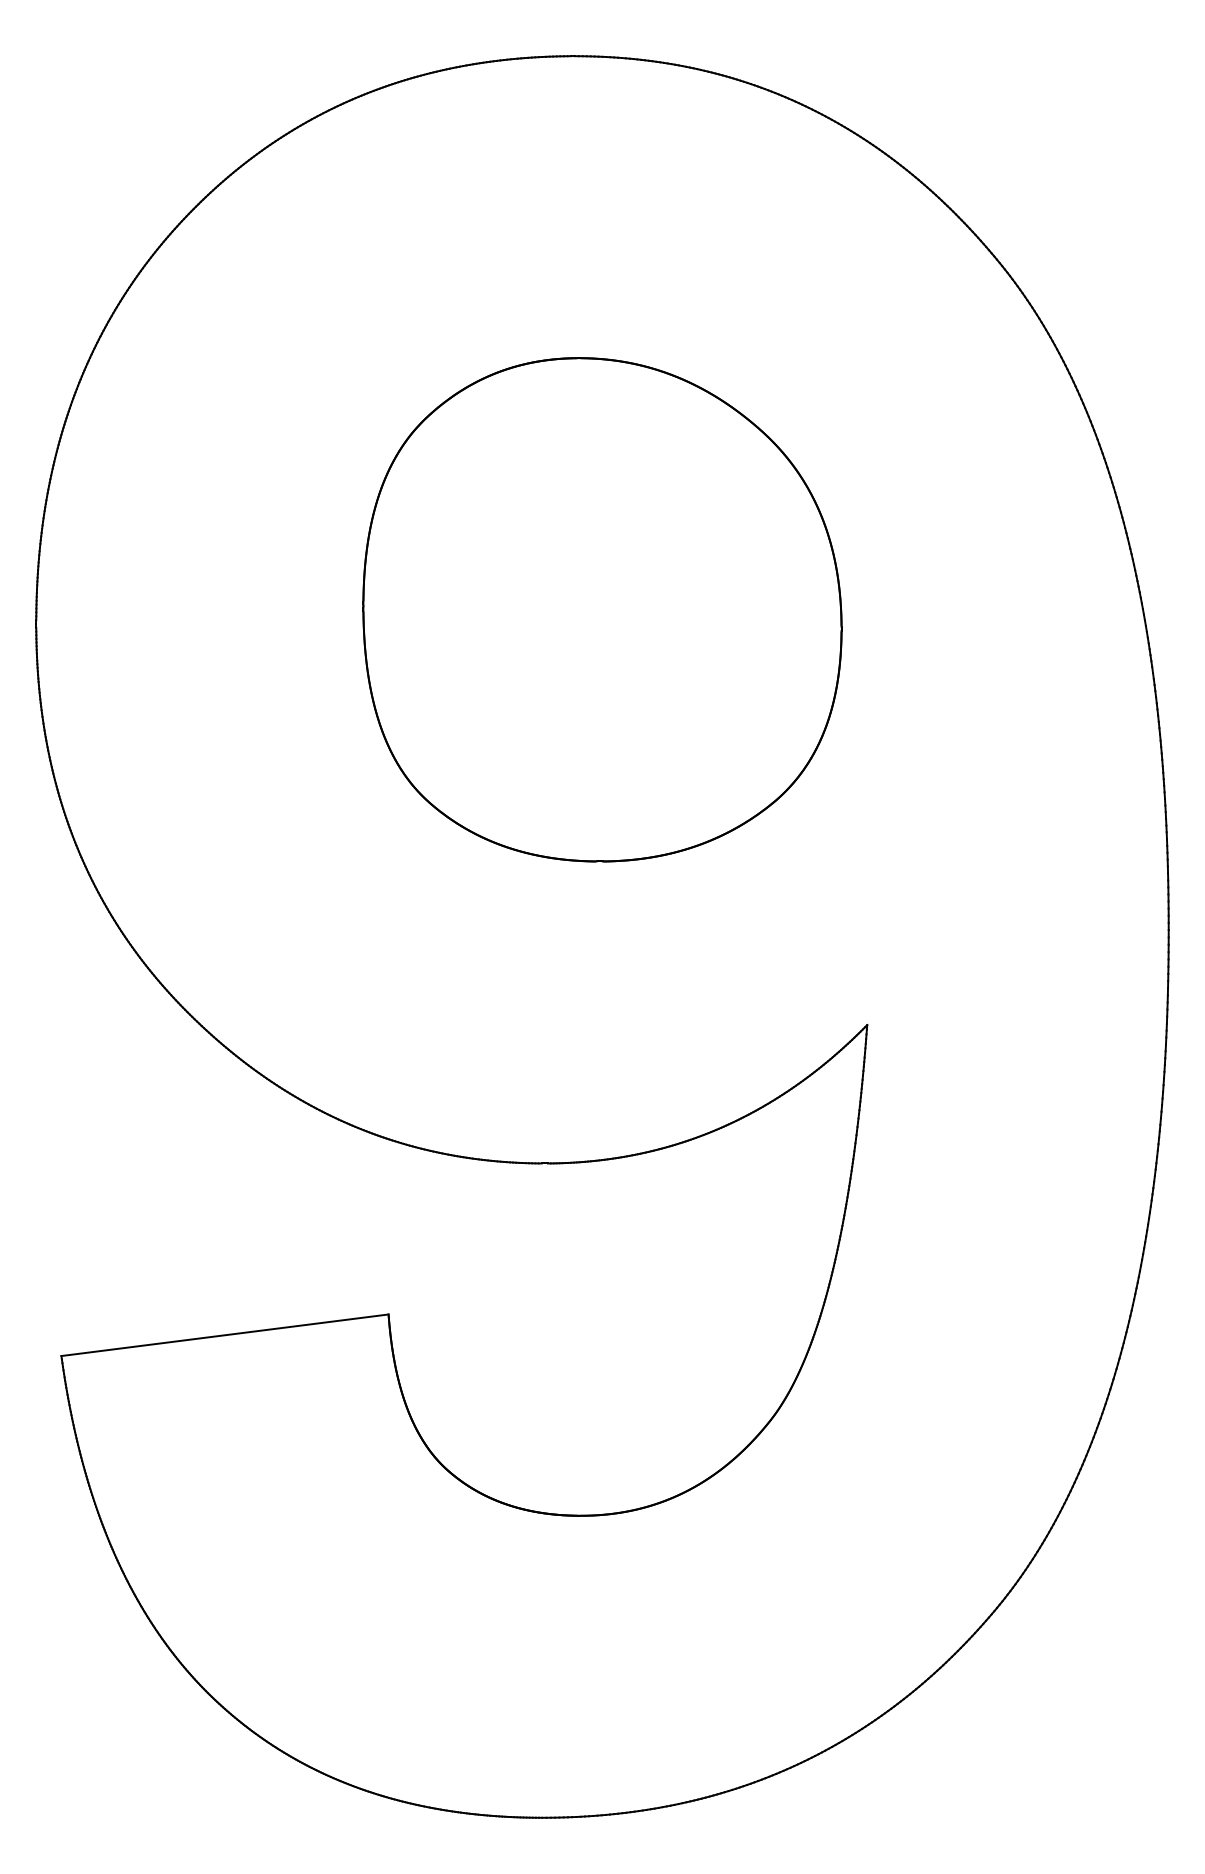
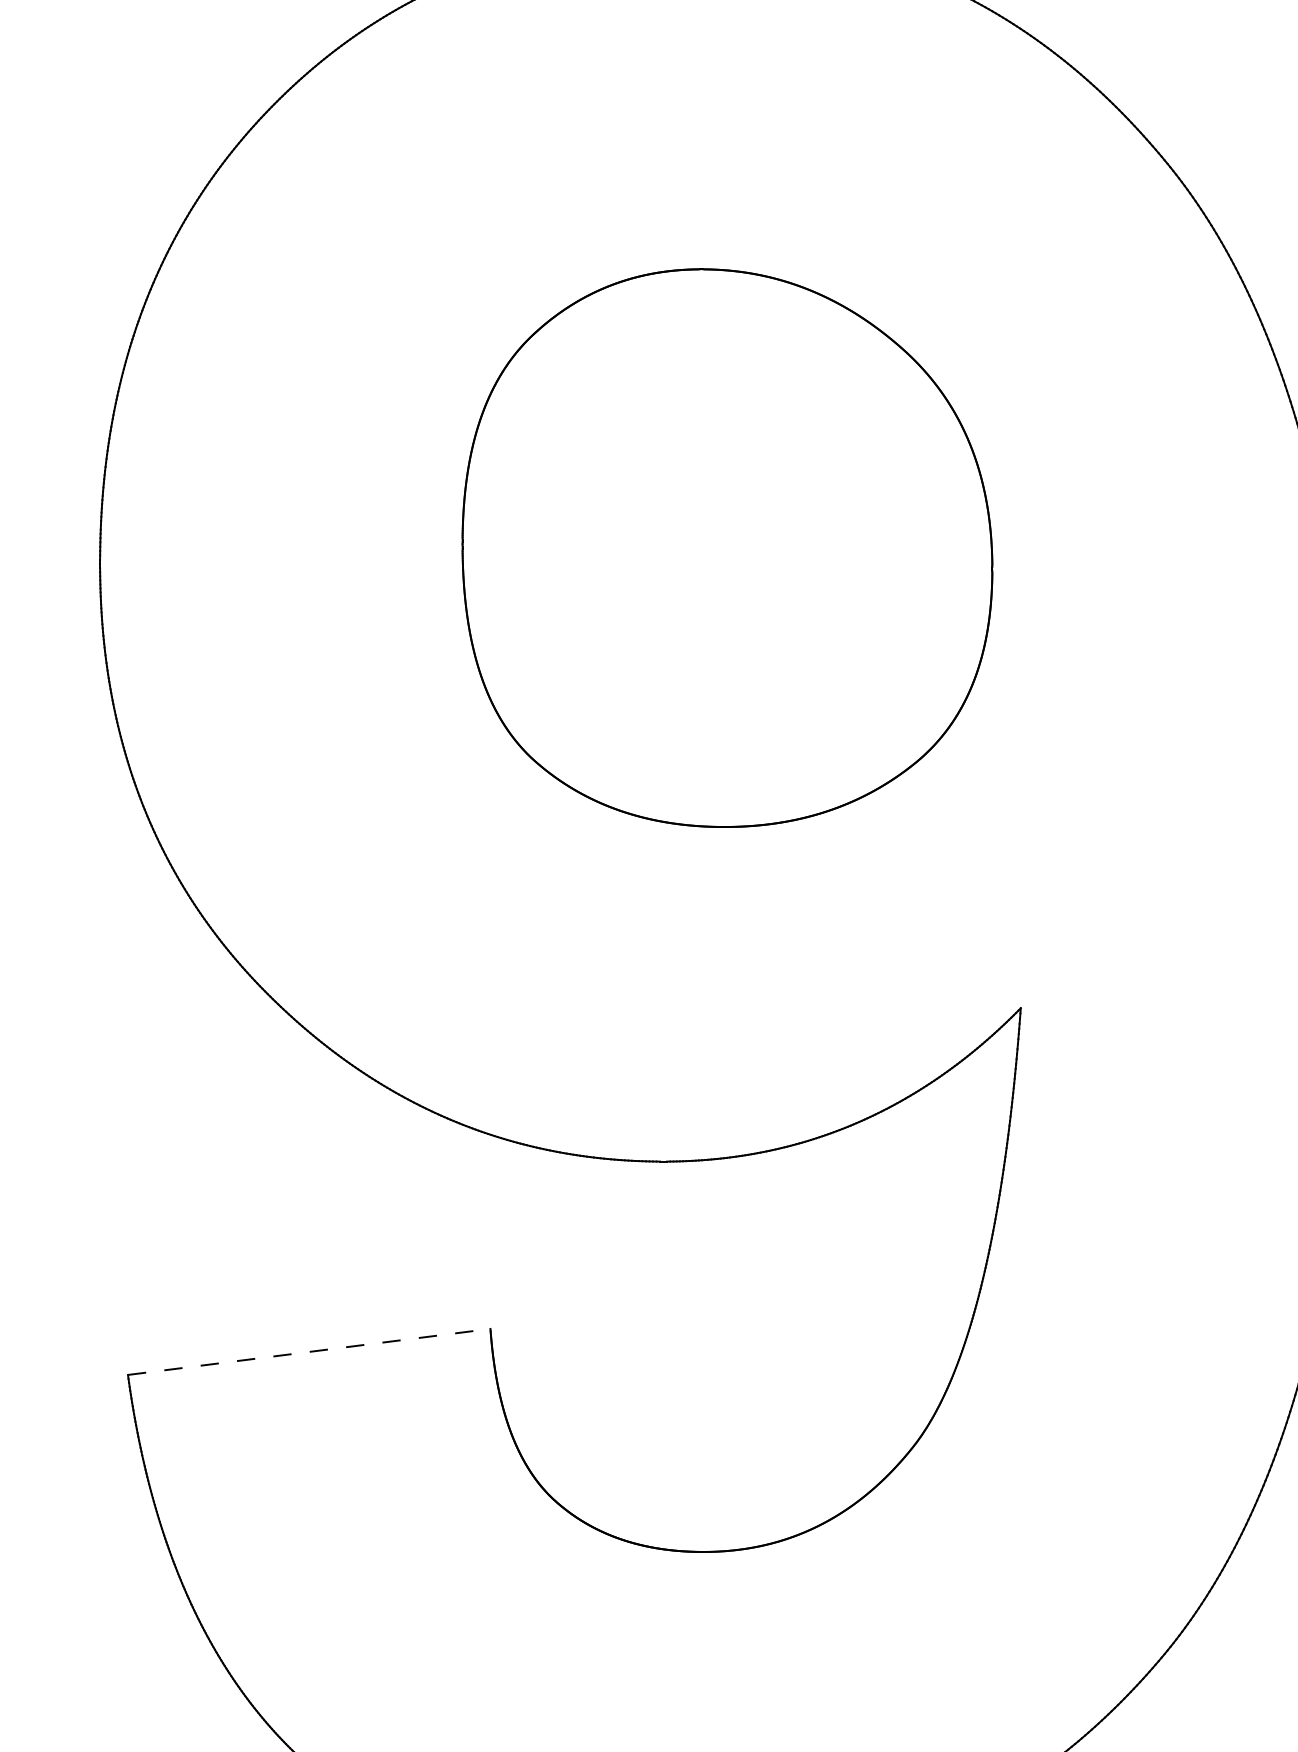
line: (225, 1335) -> (309, 1352), solid -> dashed

